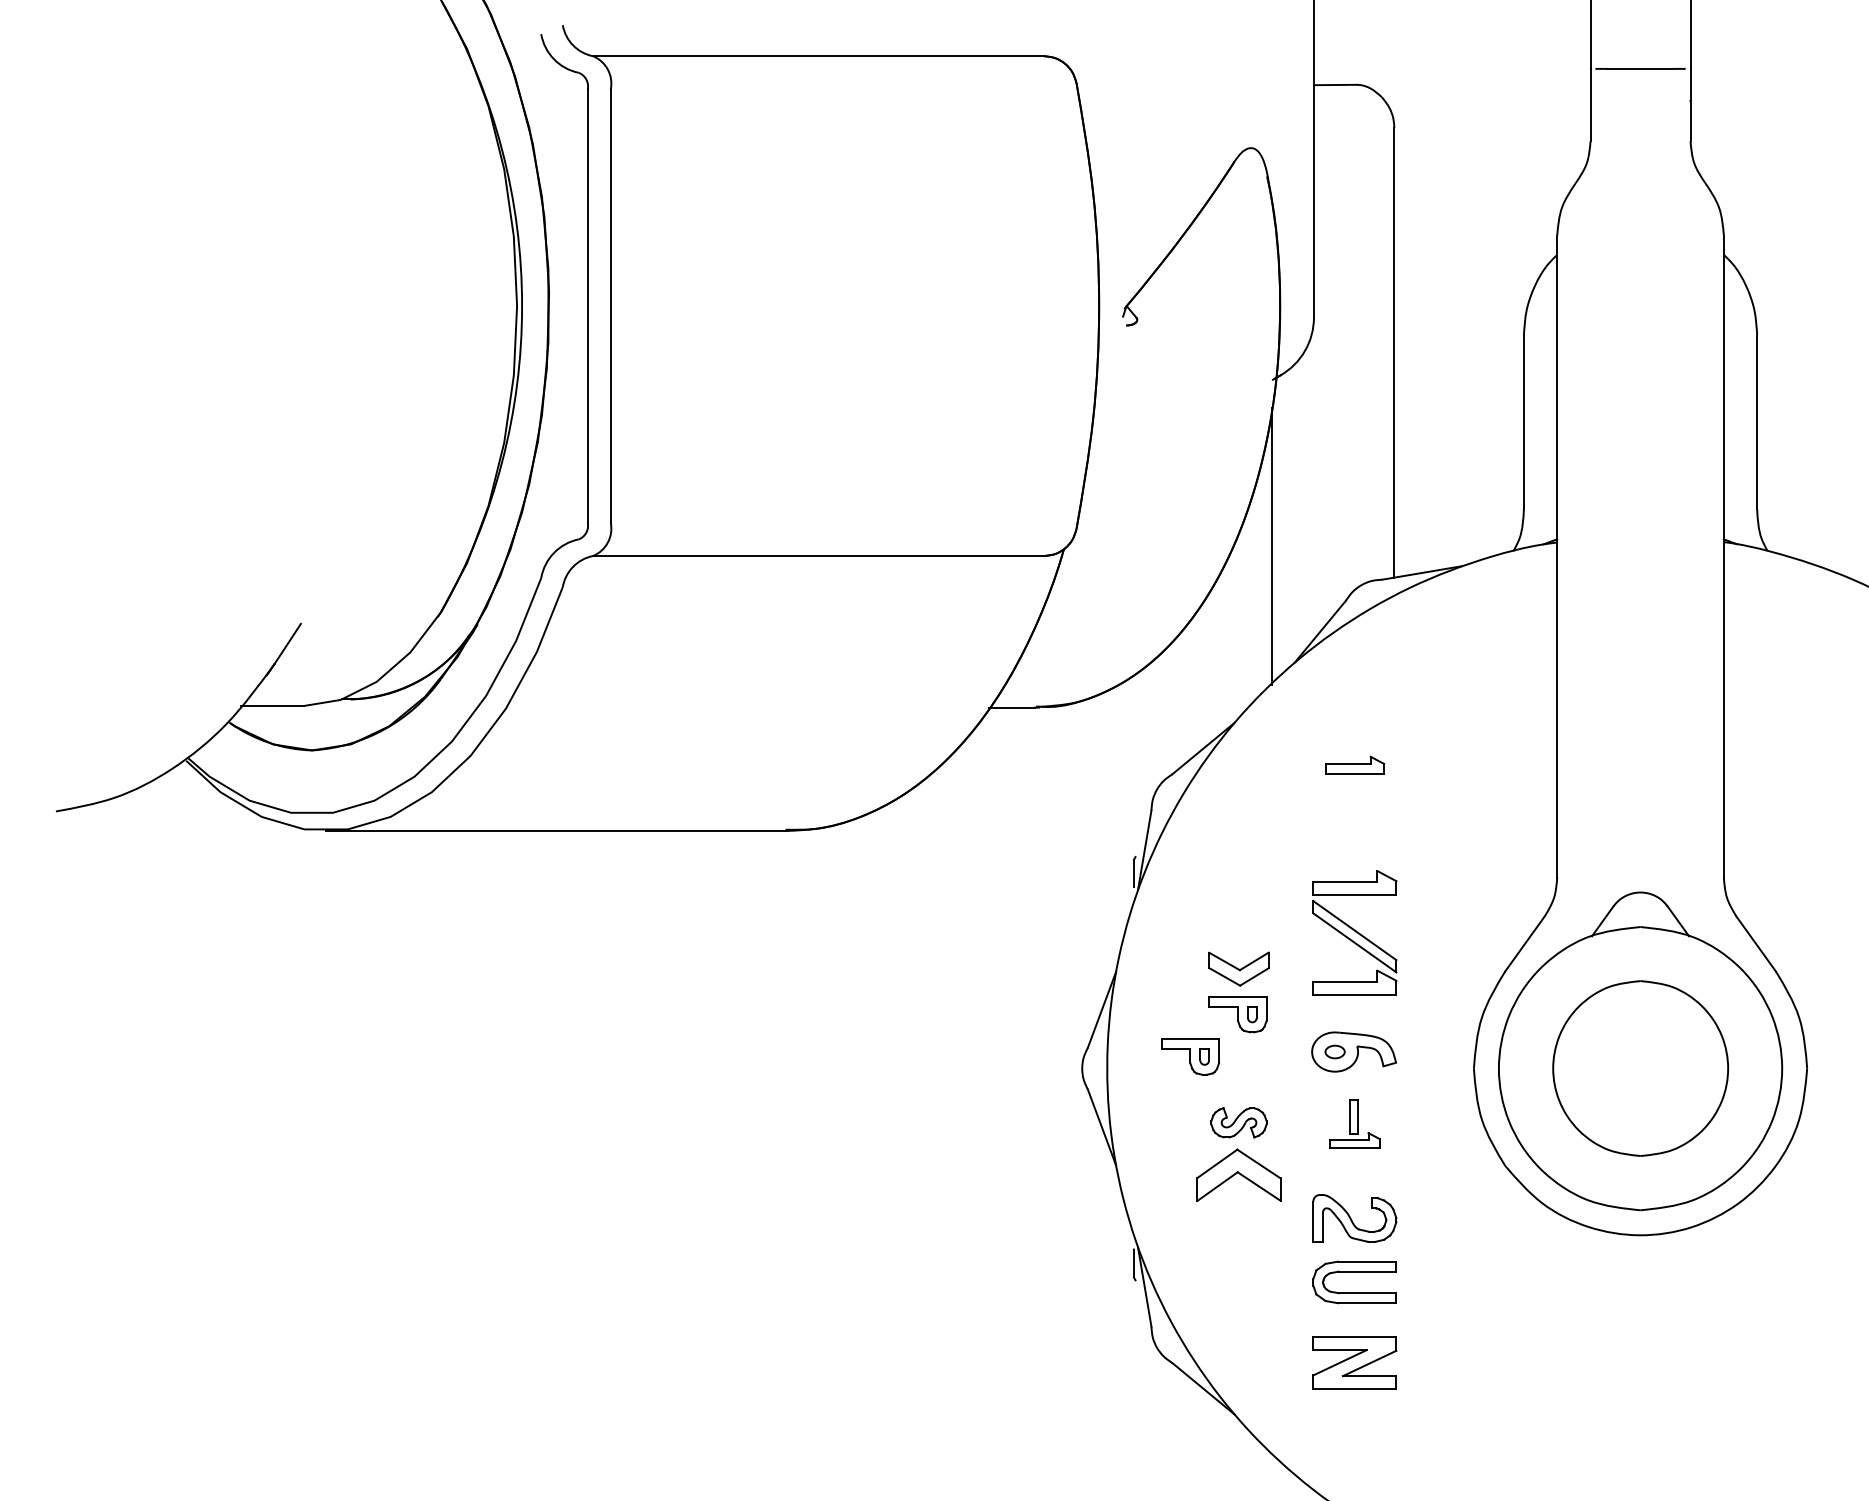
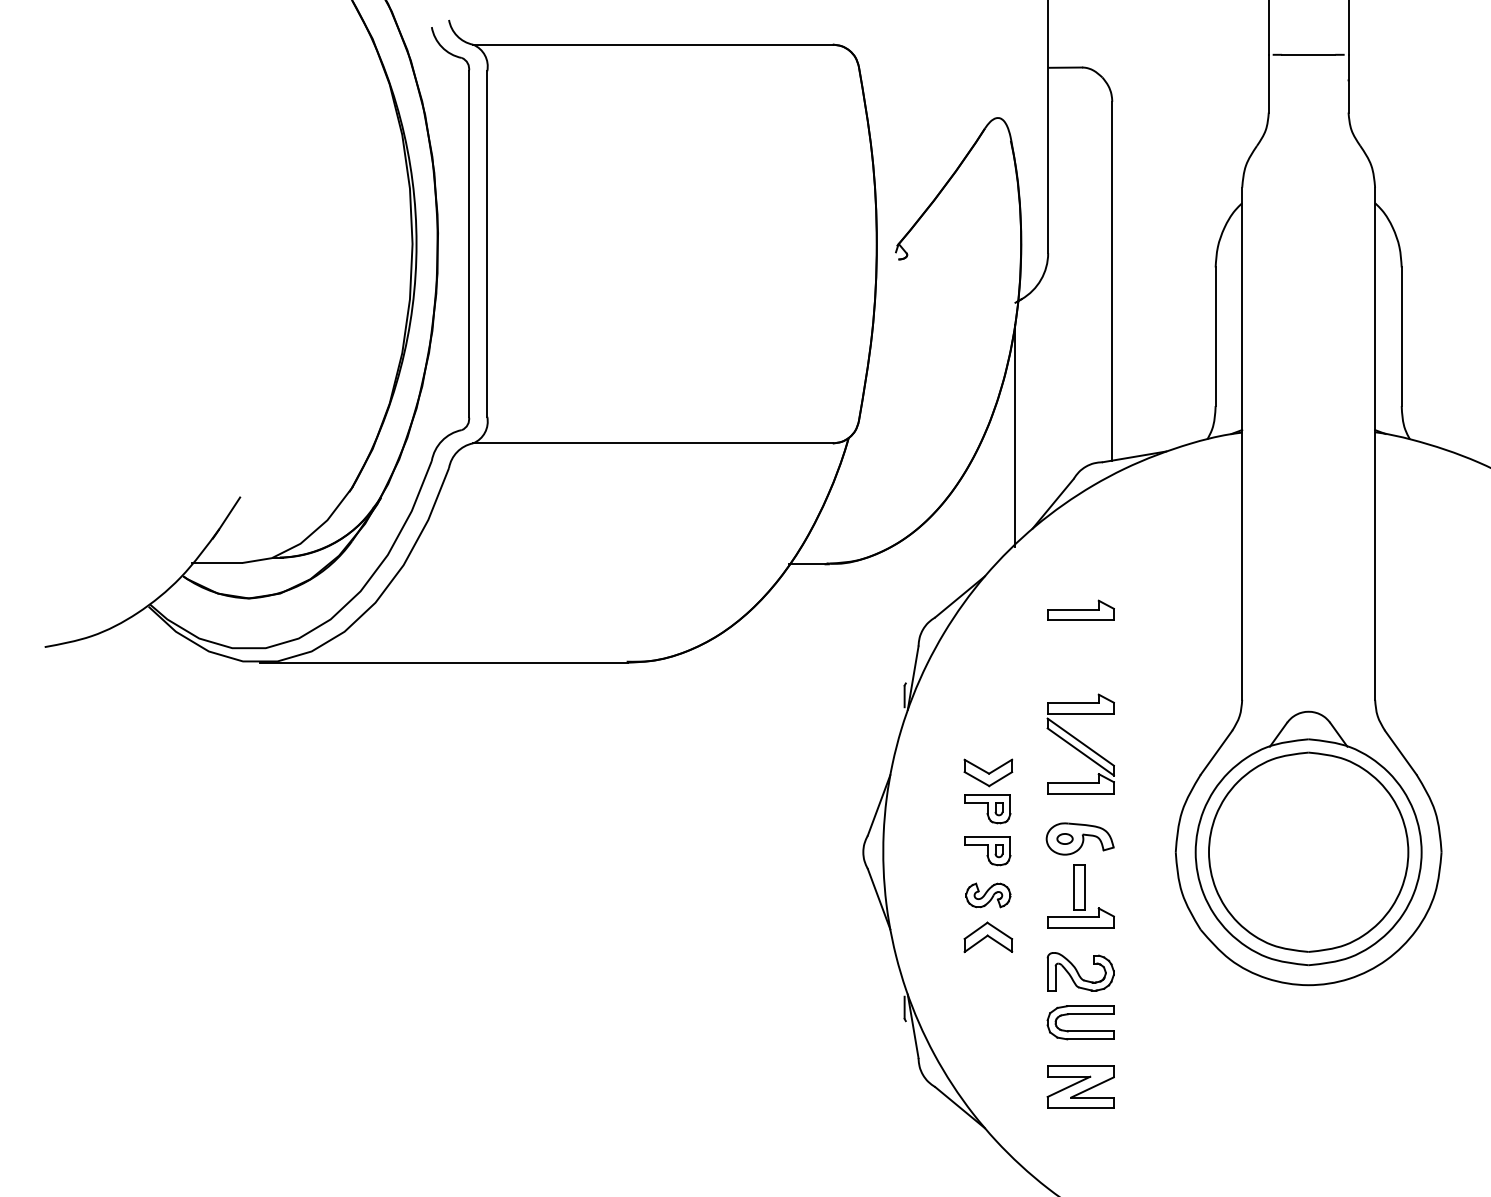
part: (1354, 764) -> (1080, 609), size x1.43
part: (1190, 1057) -> (987, 851), moved
part: (1640, 1067) -> (1308, 851), size x1.43
part: (1354, 1124) -> (1080, 896), size x1.67
part: (1239, 1175) -> (988, 937), size x0.71

